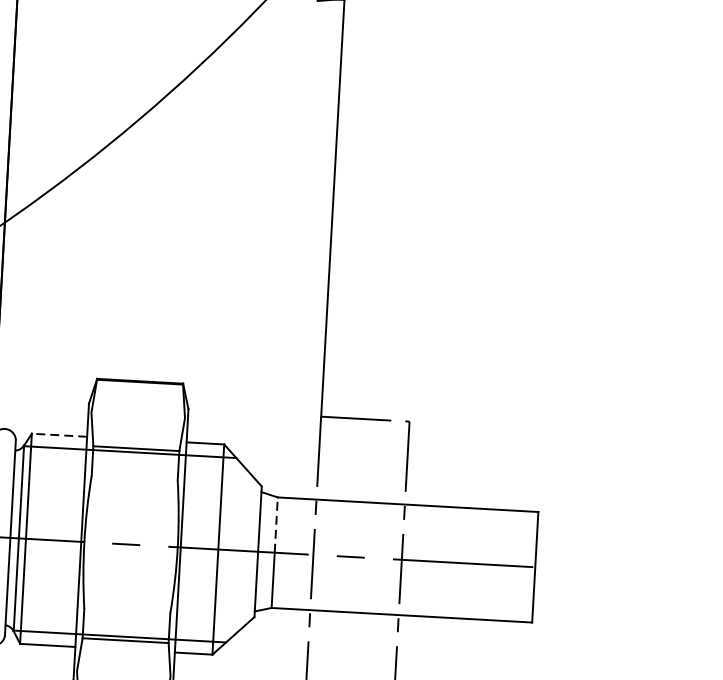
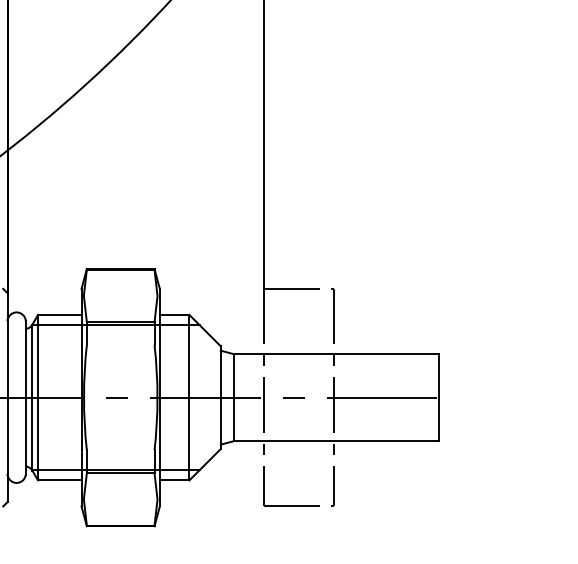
line: (59, 434) -> (59, 314), dashed -> solid
line: (275, 524) -> (233, 375), dashed -> solid

